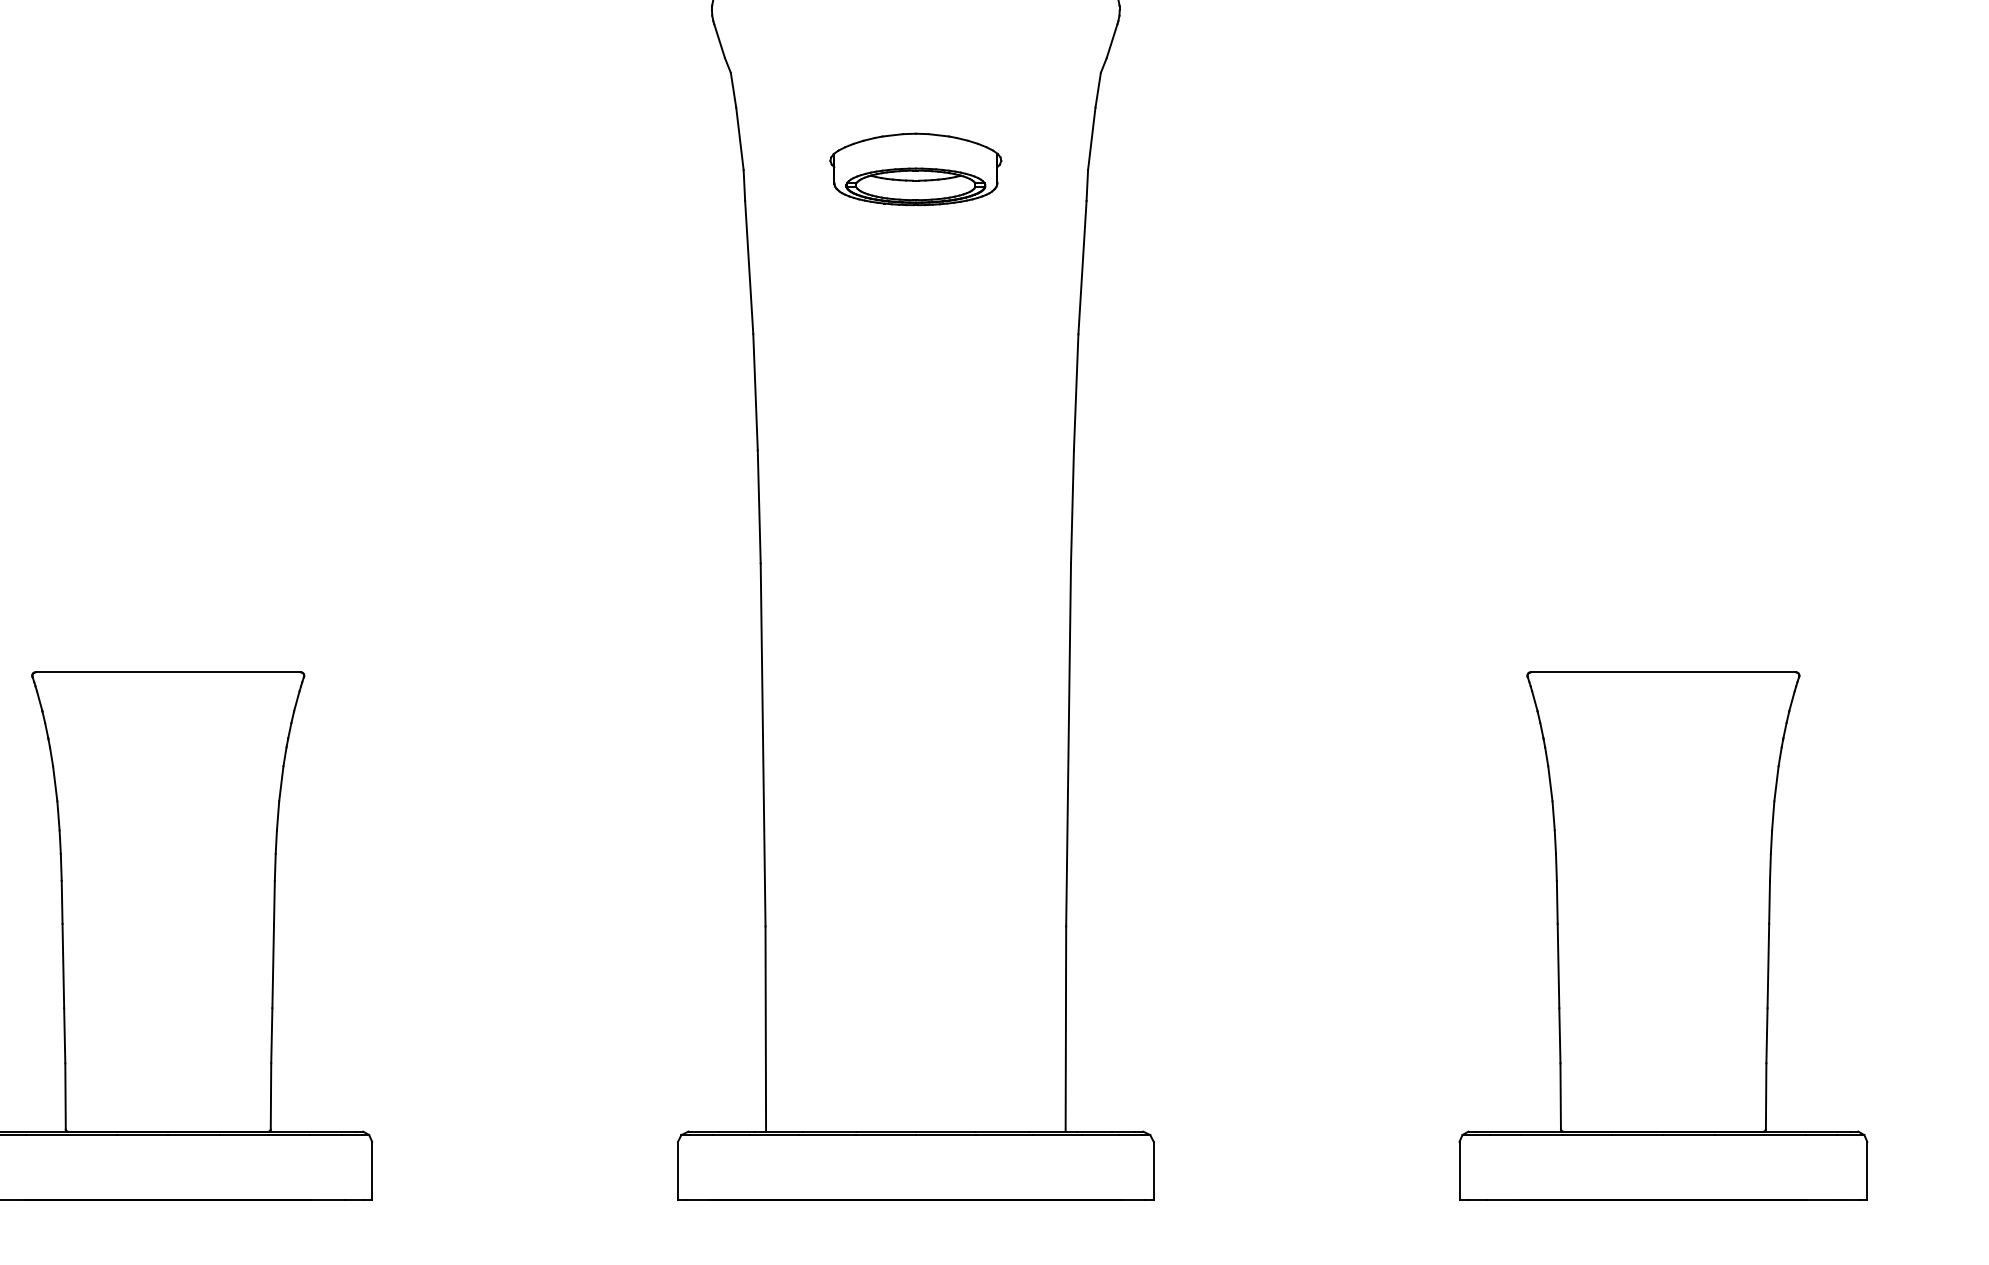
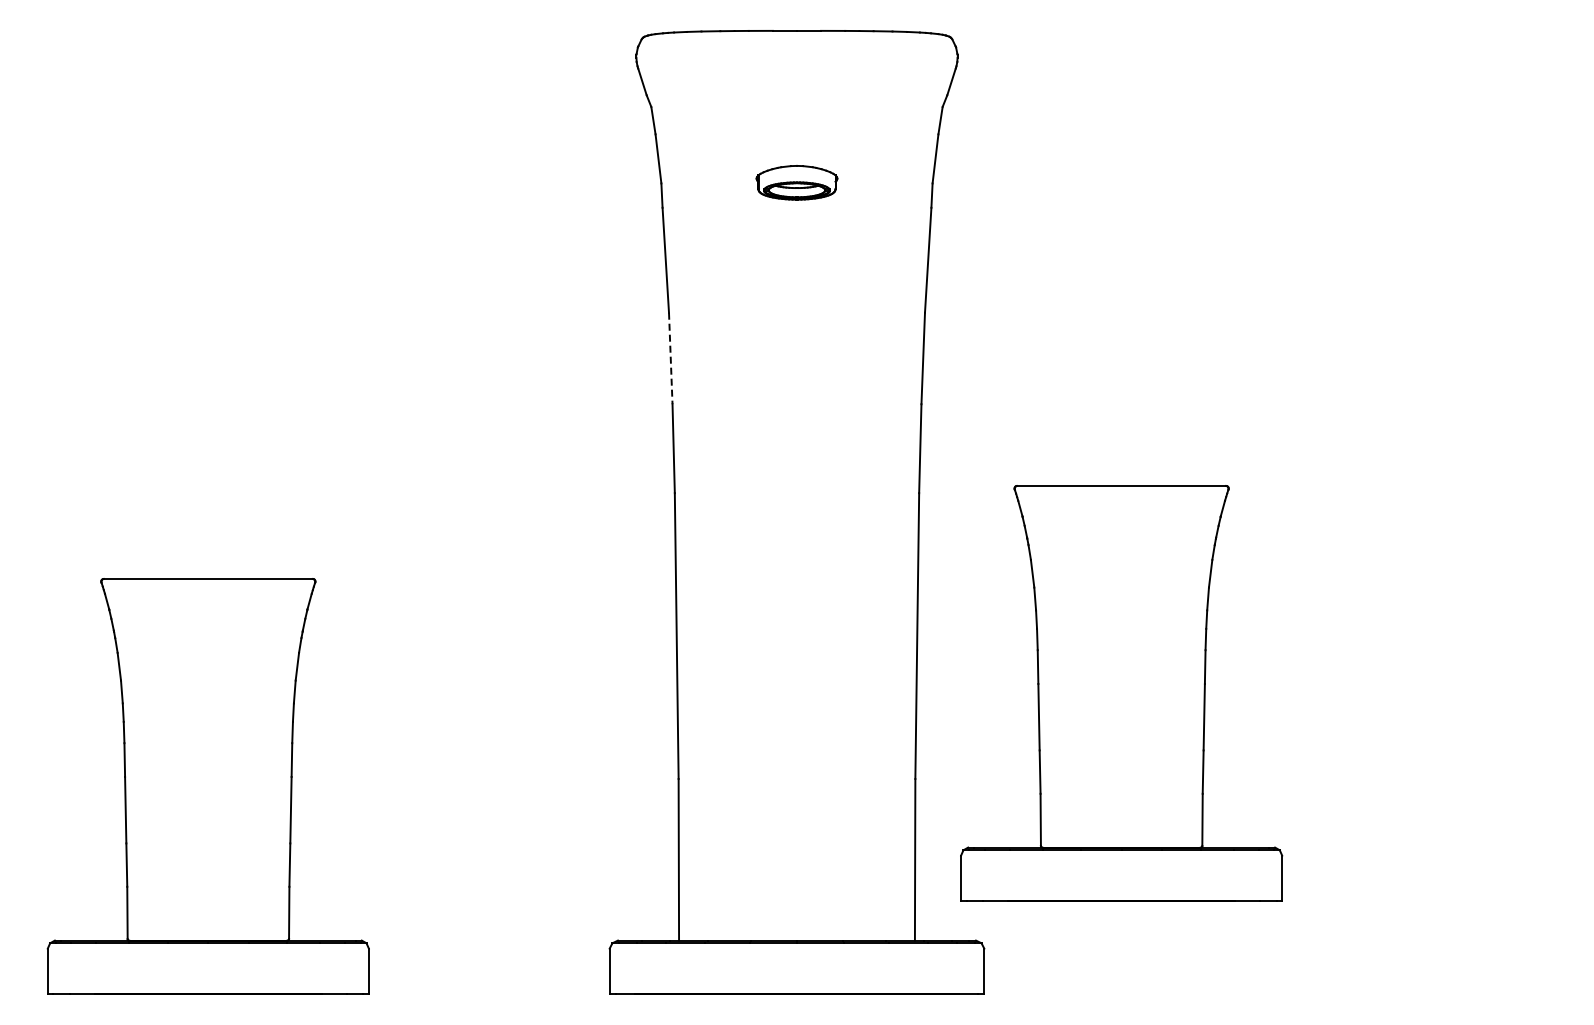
part: (915, 168) -> (796, 182), size x0.6
line: (755, 392) -> (670, 358), solid -> dashed
part: (1663, 935) -> (1121, 693), moved

